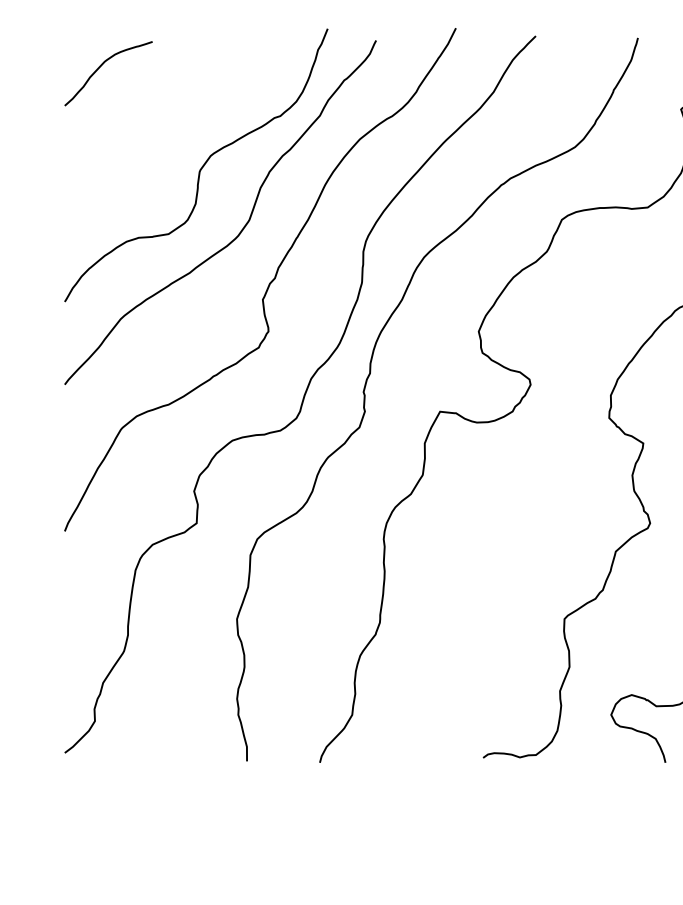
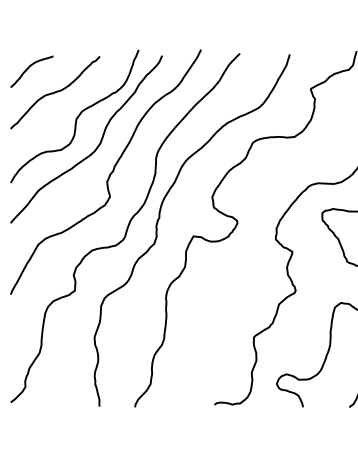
curve: (156, 116) -> (55, 92), added

